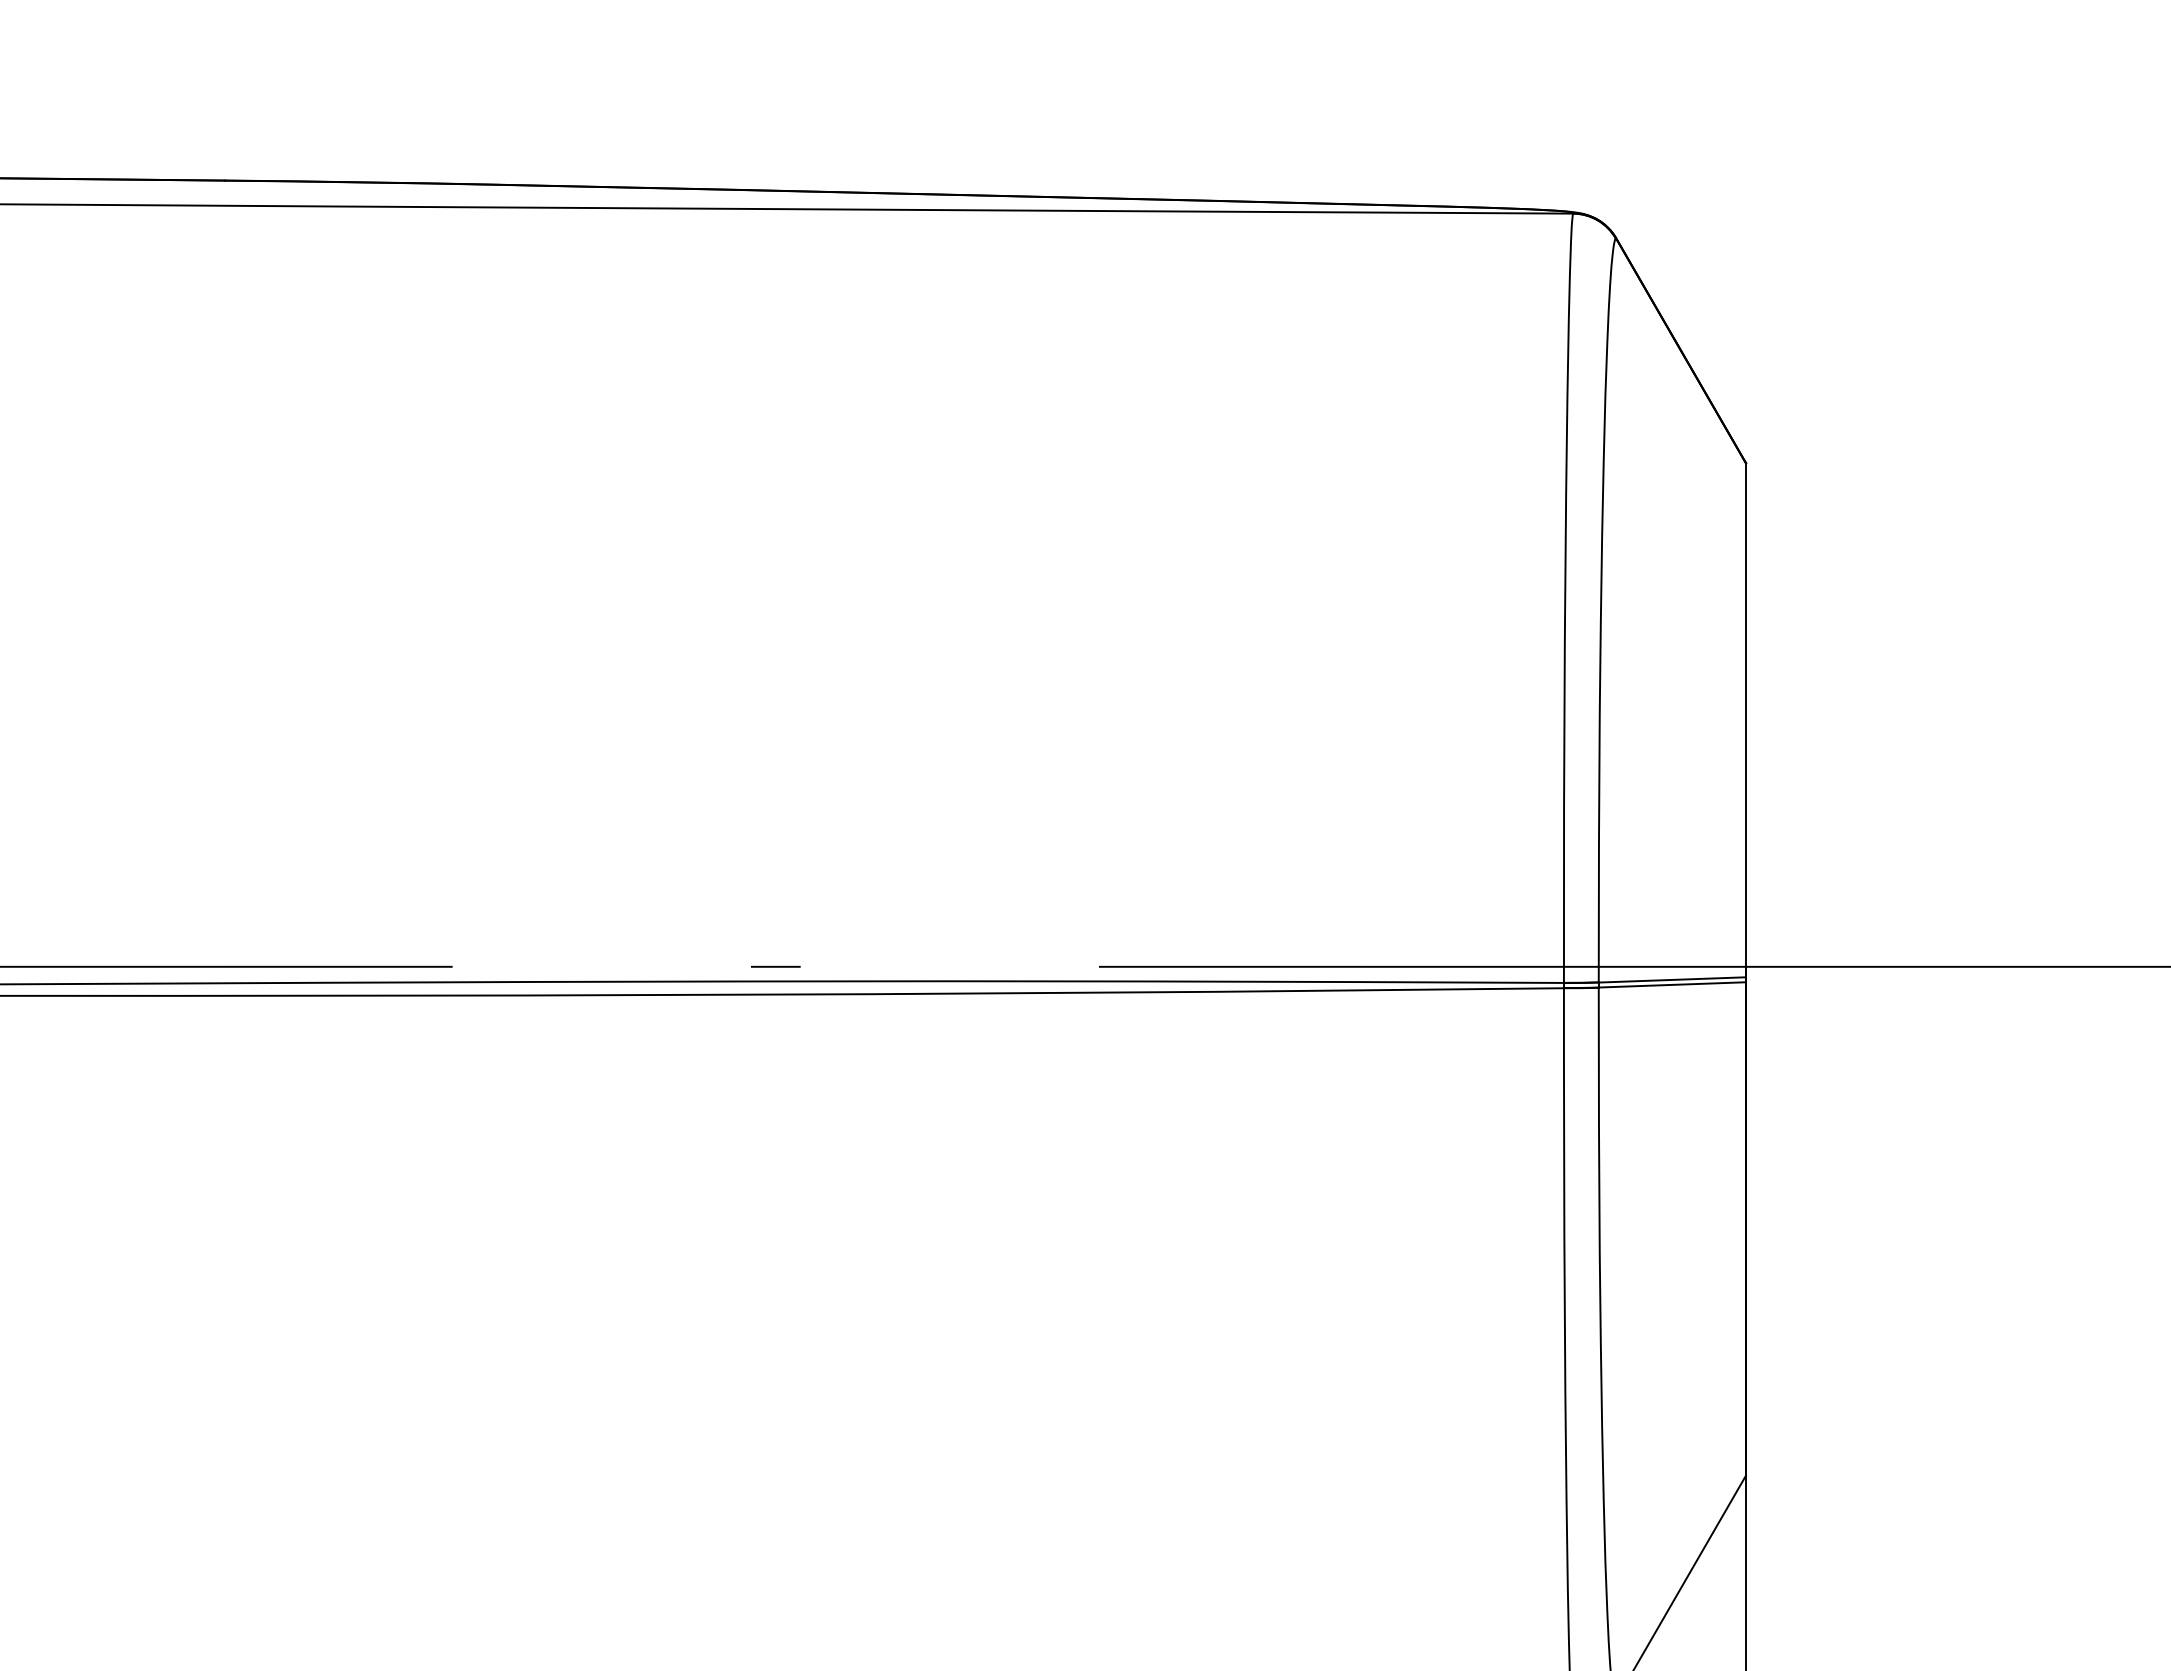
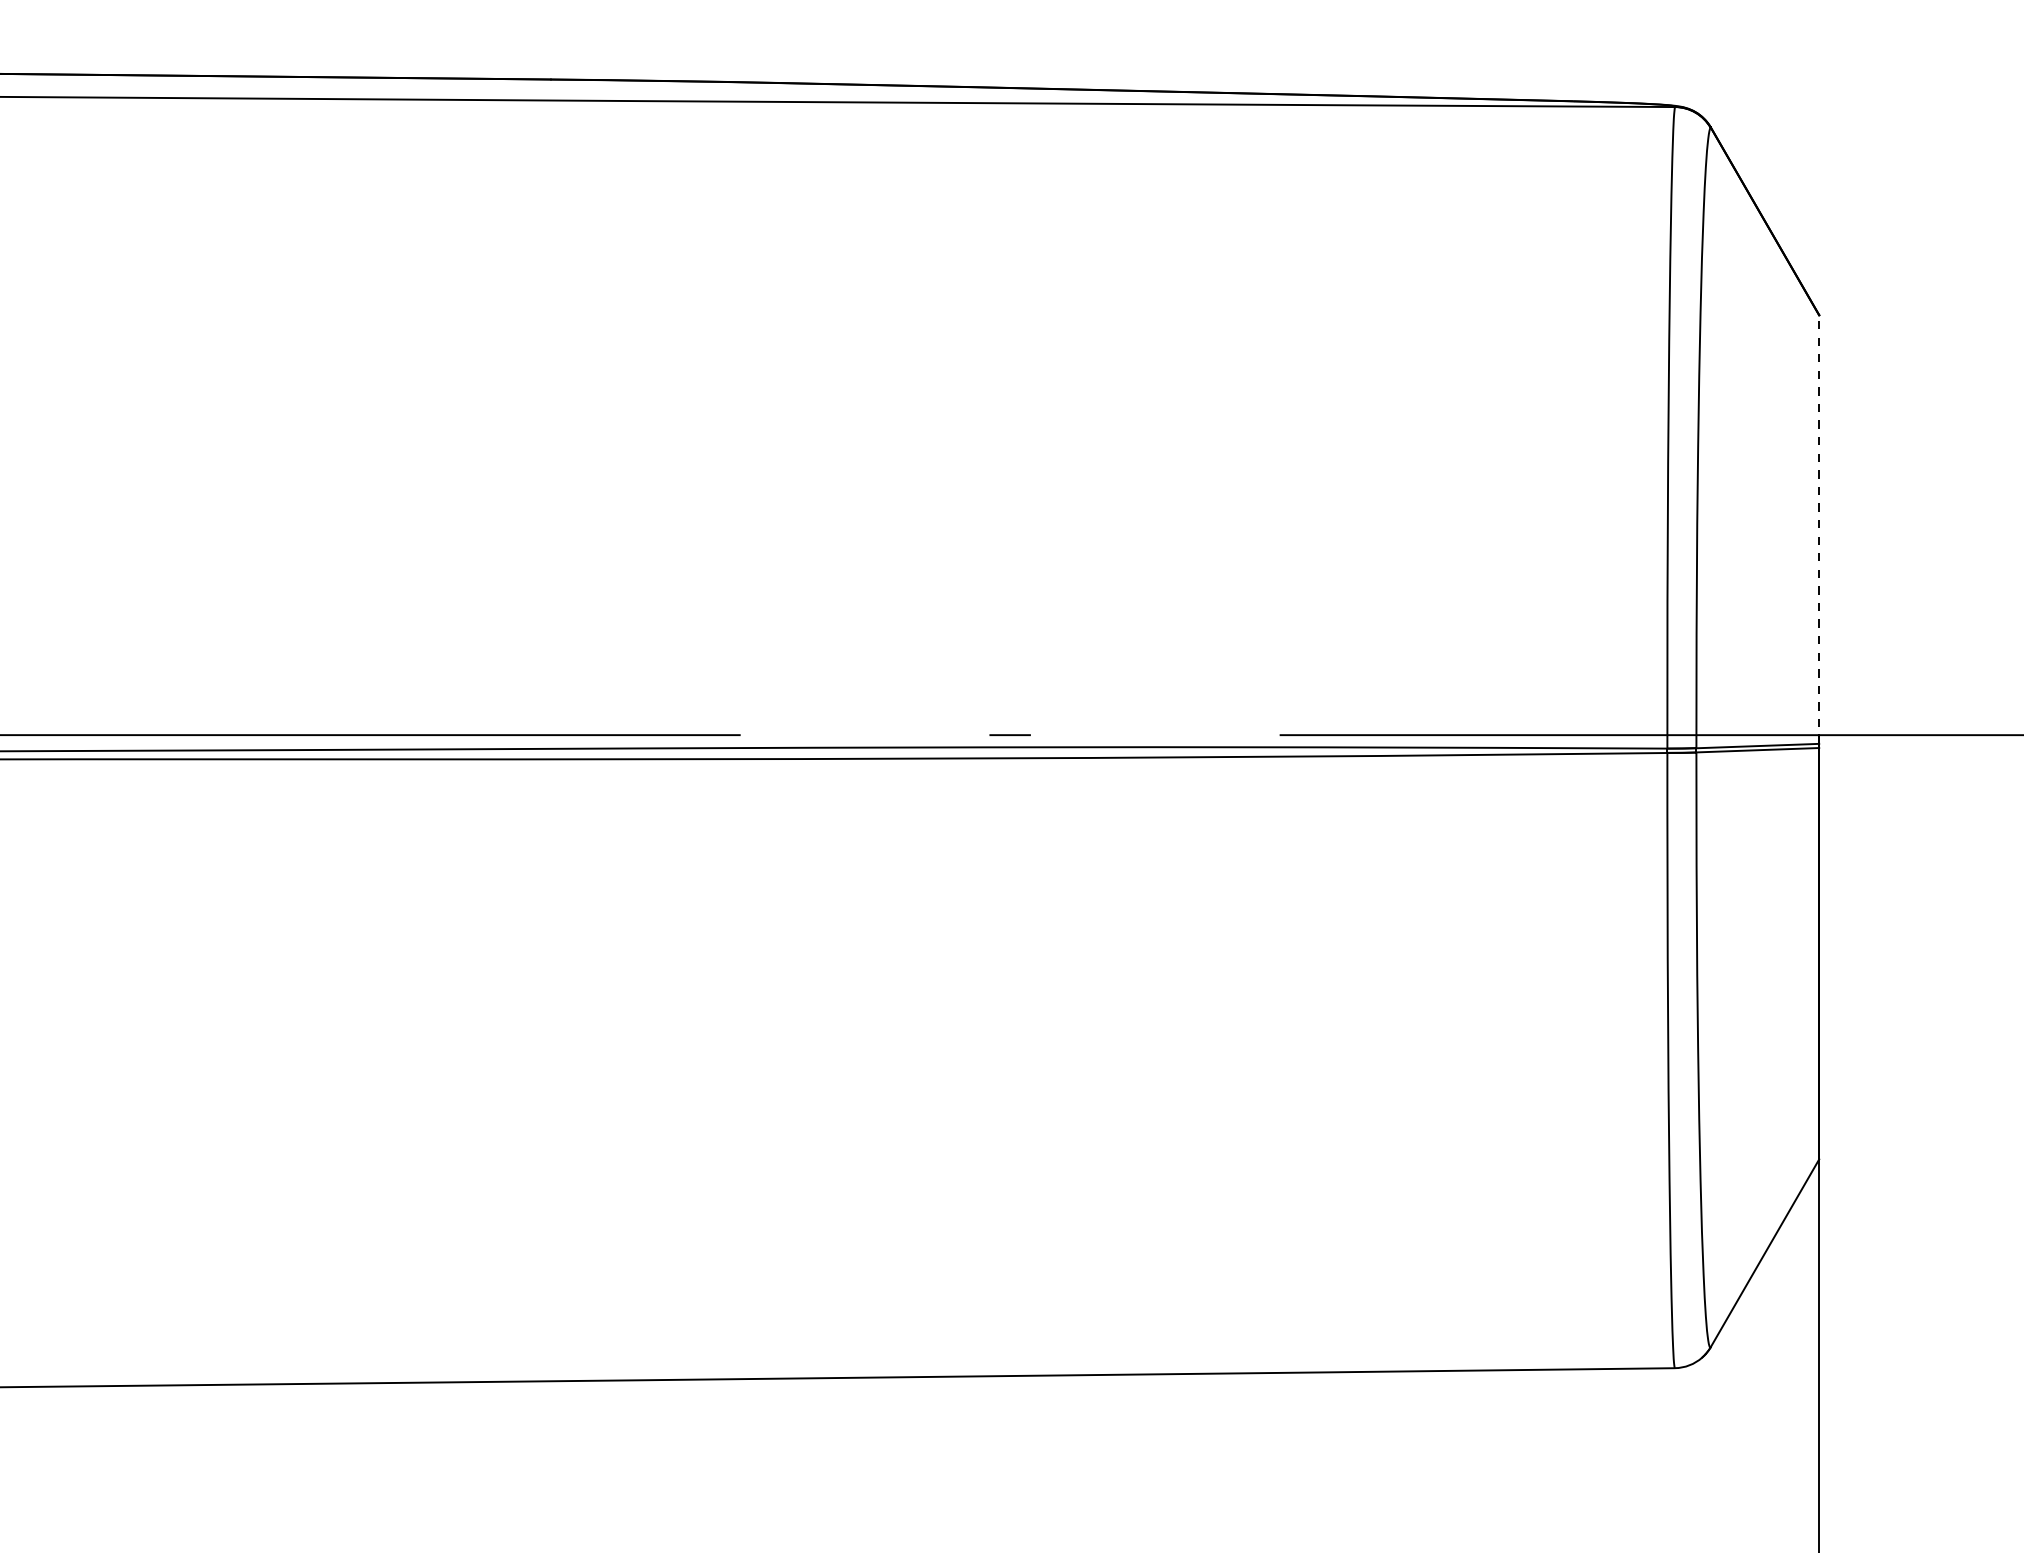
line: (1746, 720) -> (1819, 529), solid -> dashed

